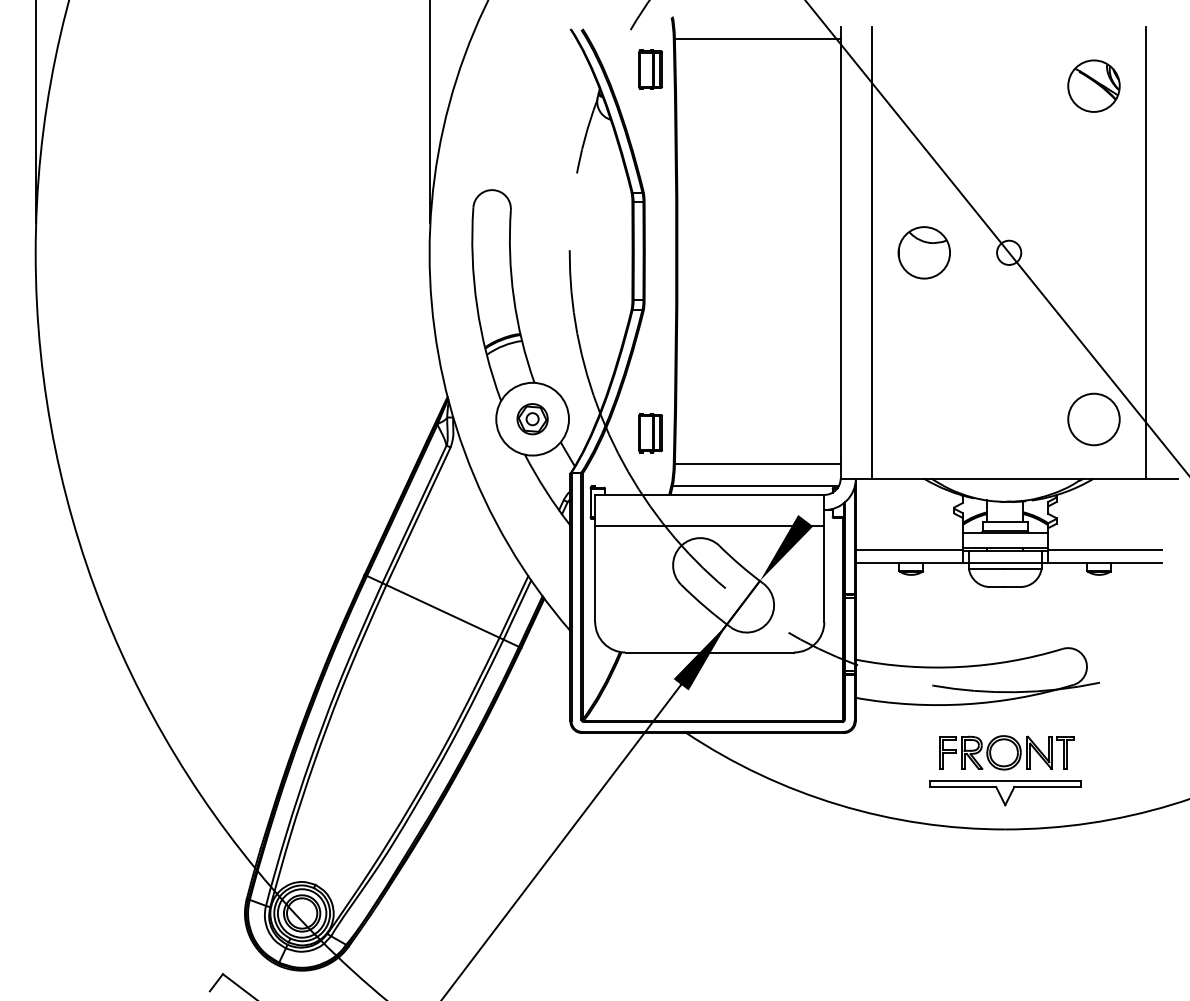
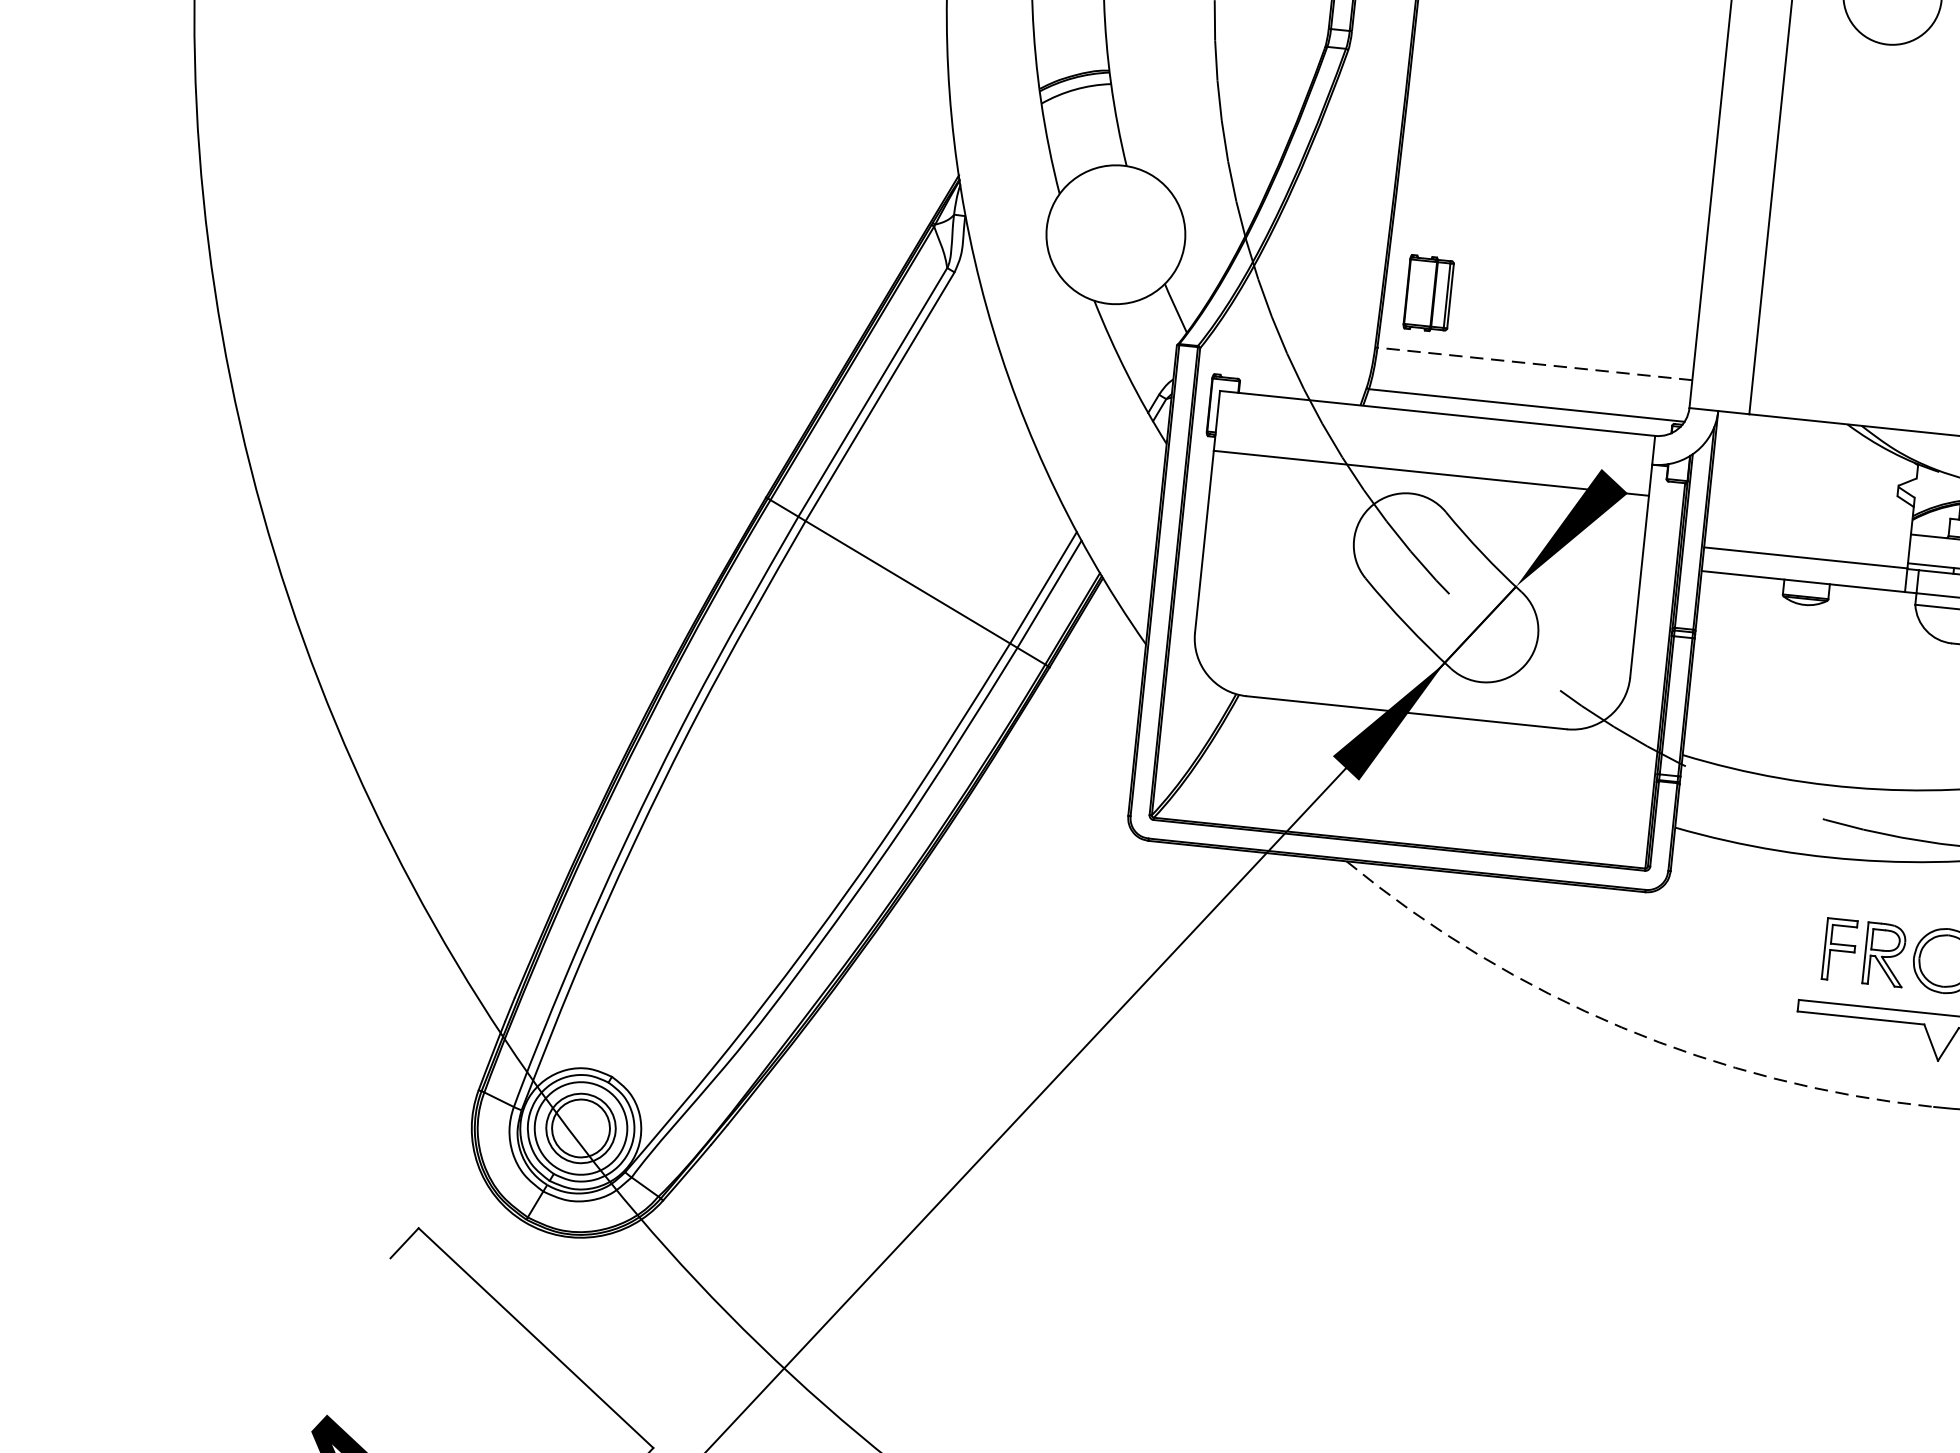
part: (532, 419) -> (1115, 235), removed
part: (650, 433) -> (1428, 294), moved
line: (757, 463) -> (1534, 363), solid -> dashed
arc: (838, 804) -> (1621, 1026), solid -> dashed

